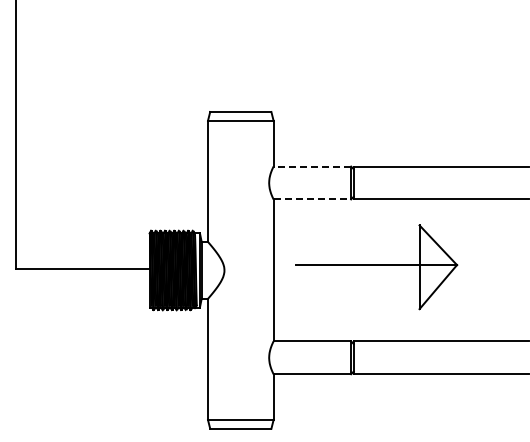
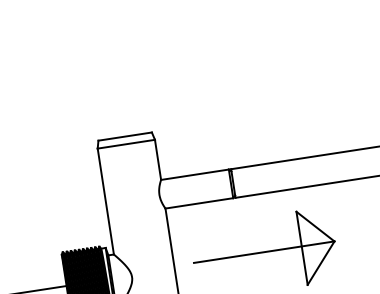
line: (312, 166) -> (195, 174), dashed -> solid
line: (312, 199) -> (199, 203), dashed -> solid

